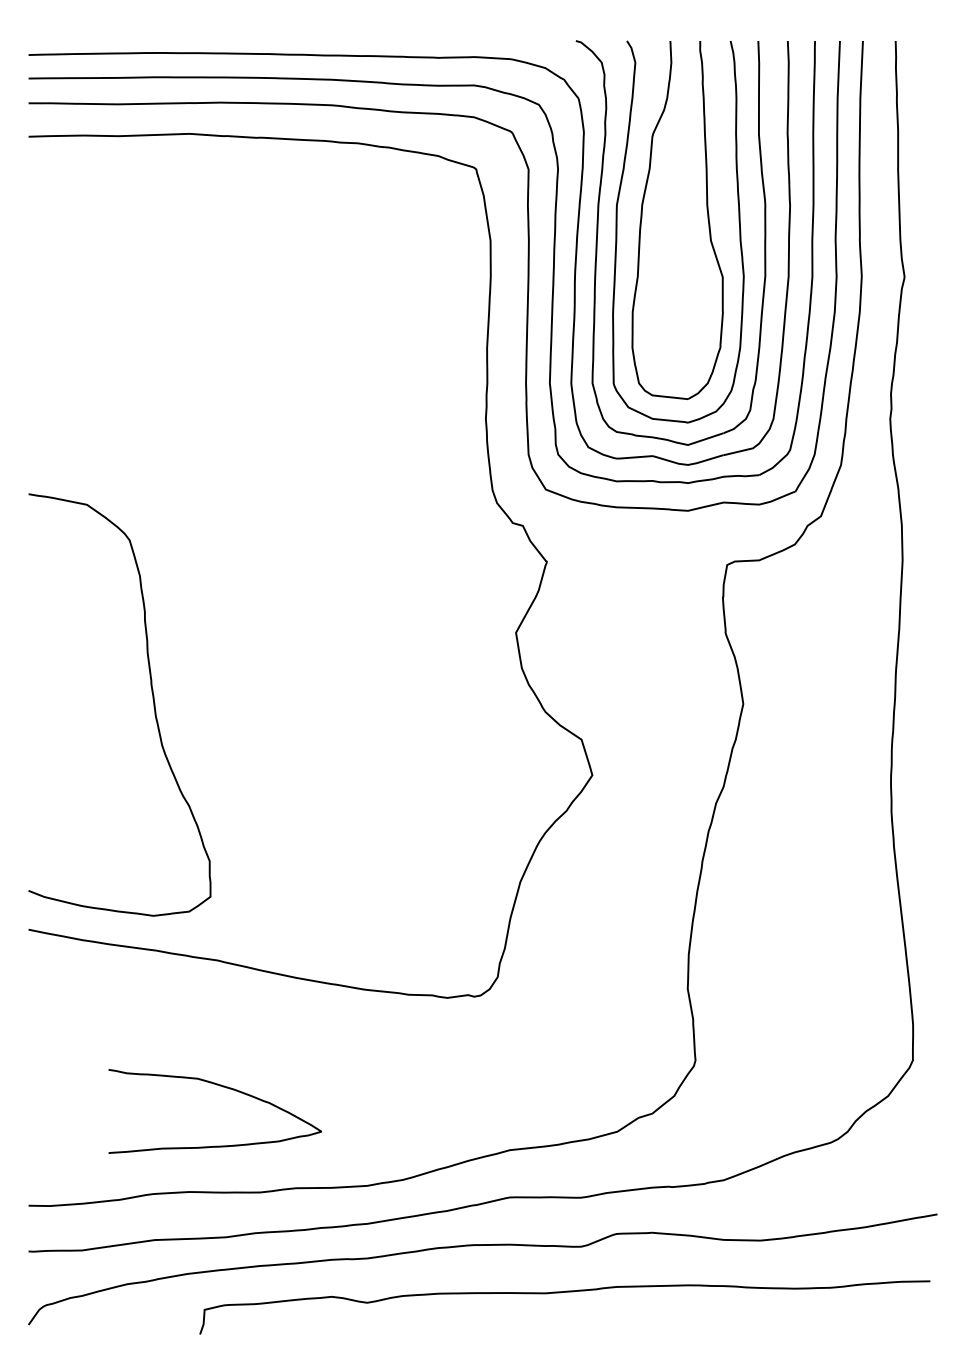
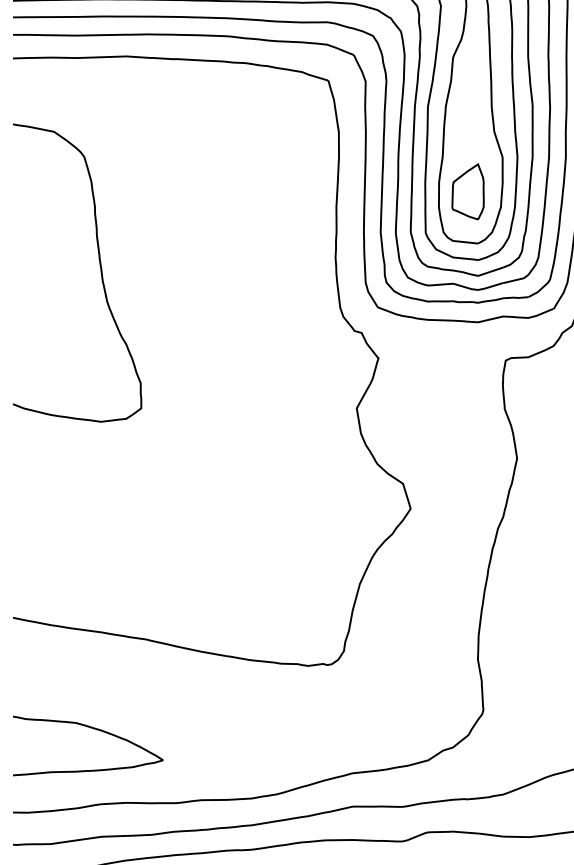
part: (673, 325) -> (467, 191), added
curve: (152, 699) -> (100, 269), moved
curve: (219, 1086) -> (91, 728), moved

